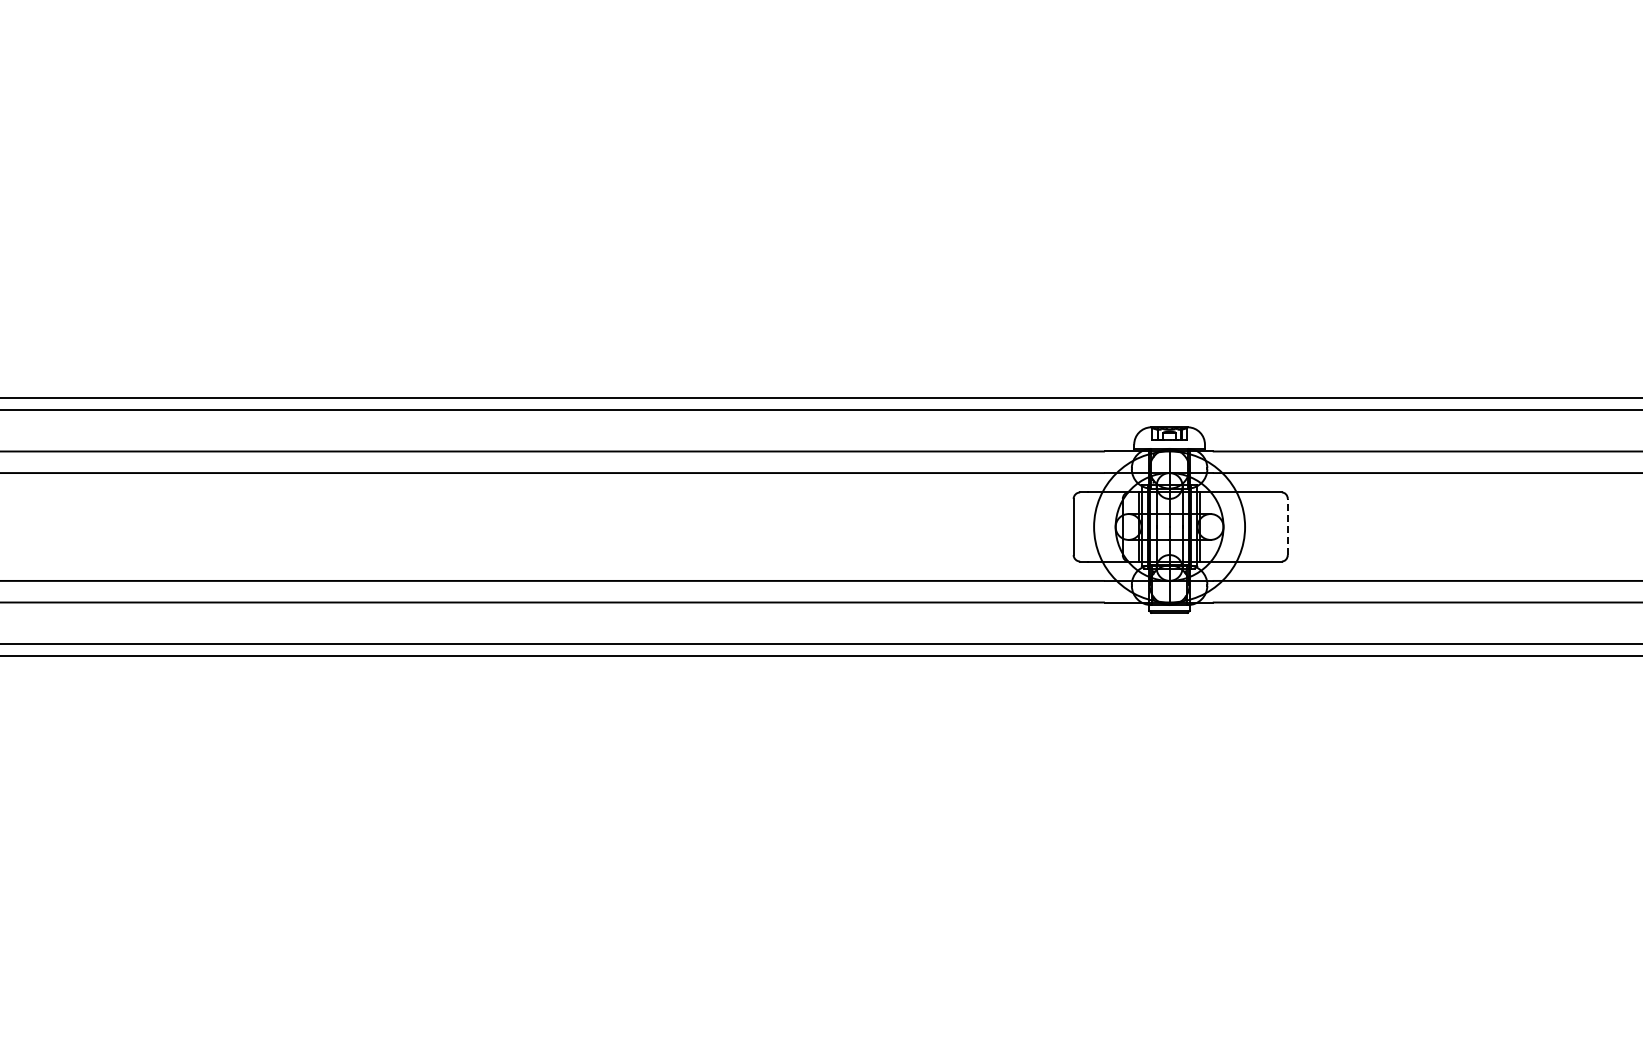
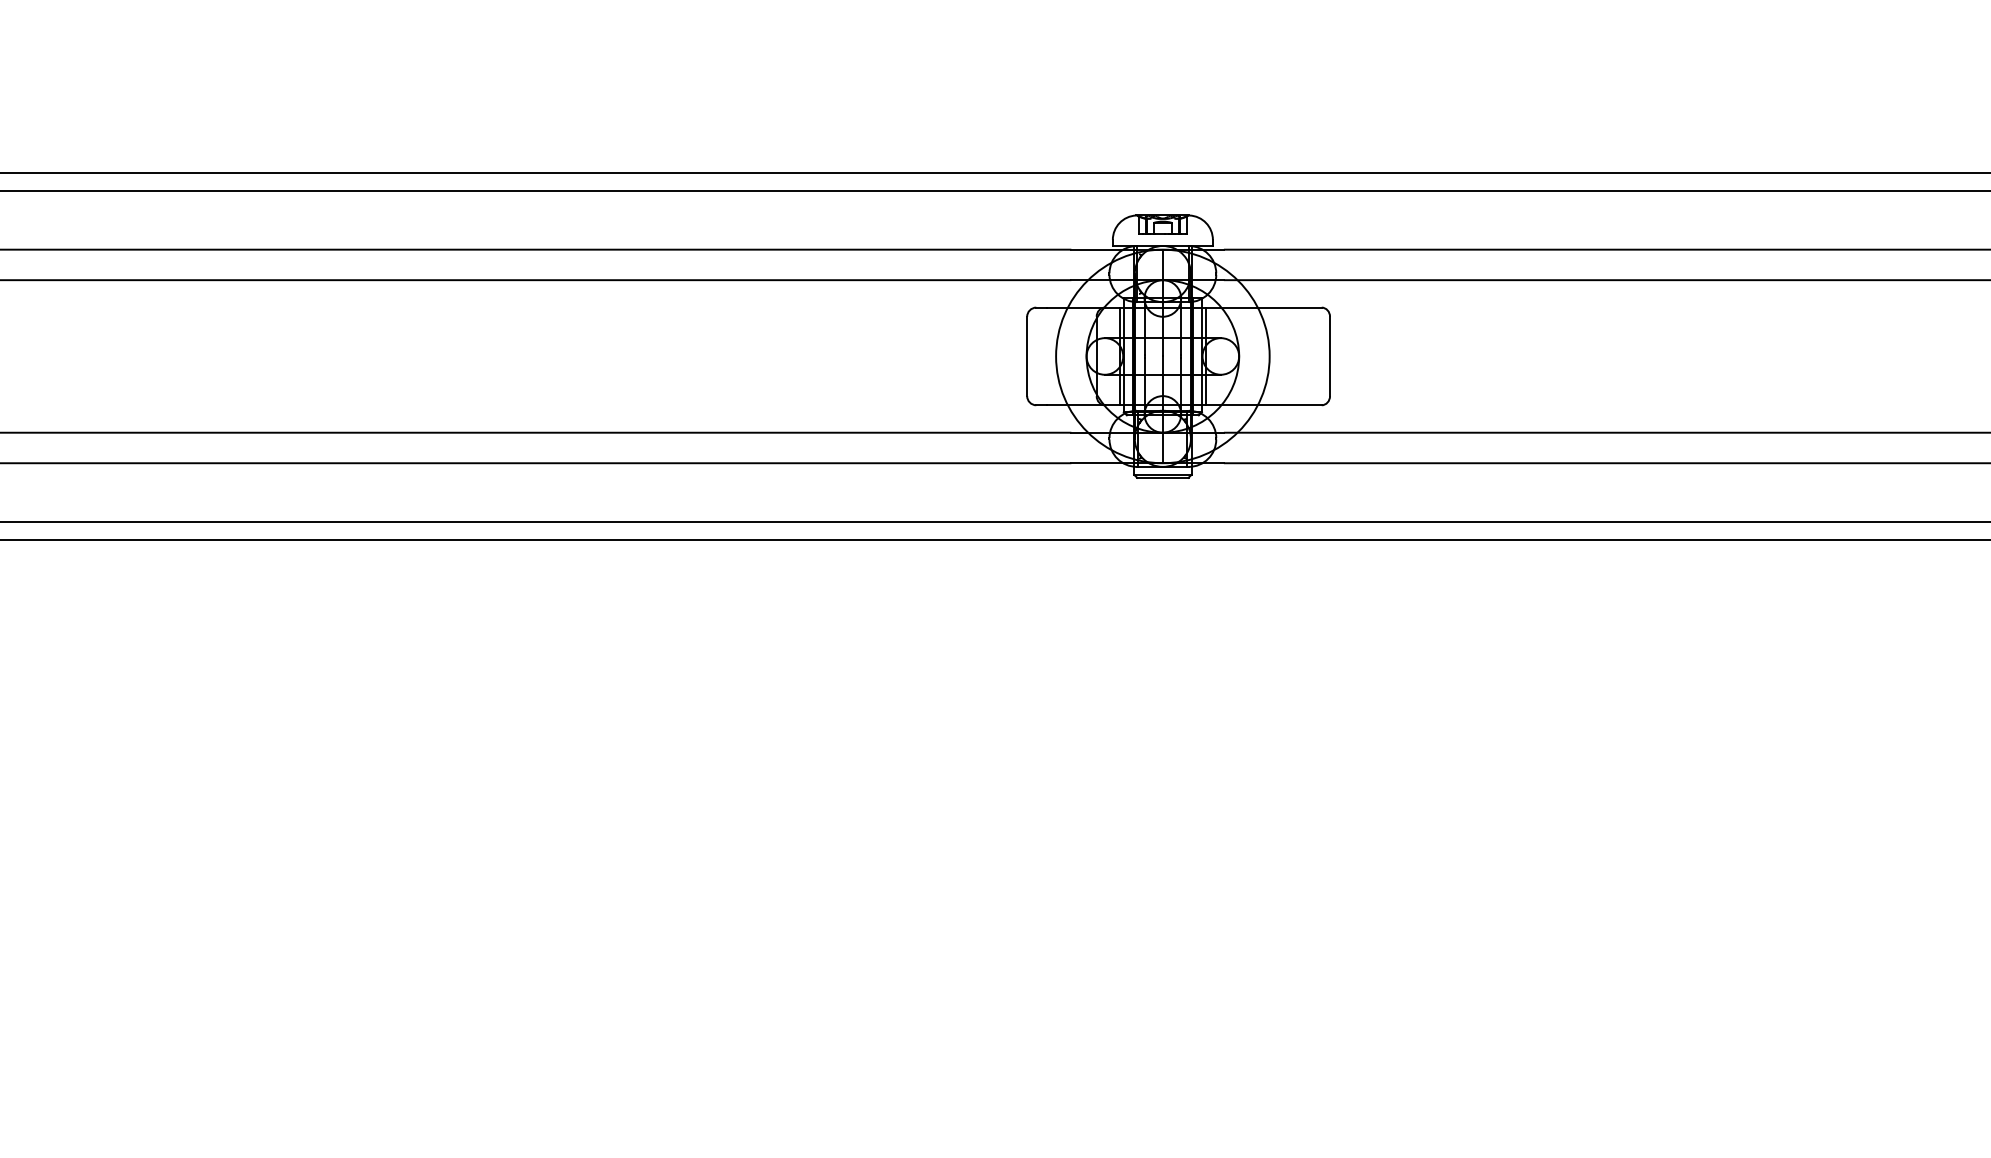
line: (1287, 526) -> (1329, 355), dashed -> solid

